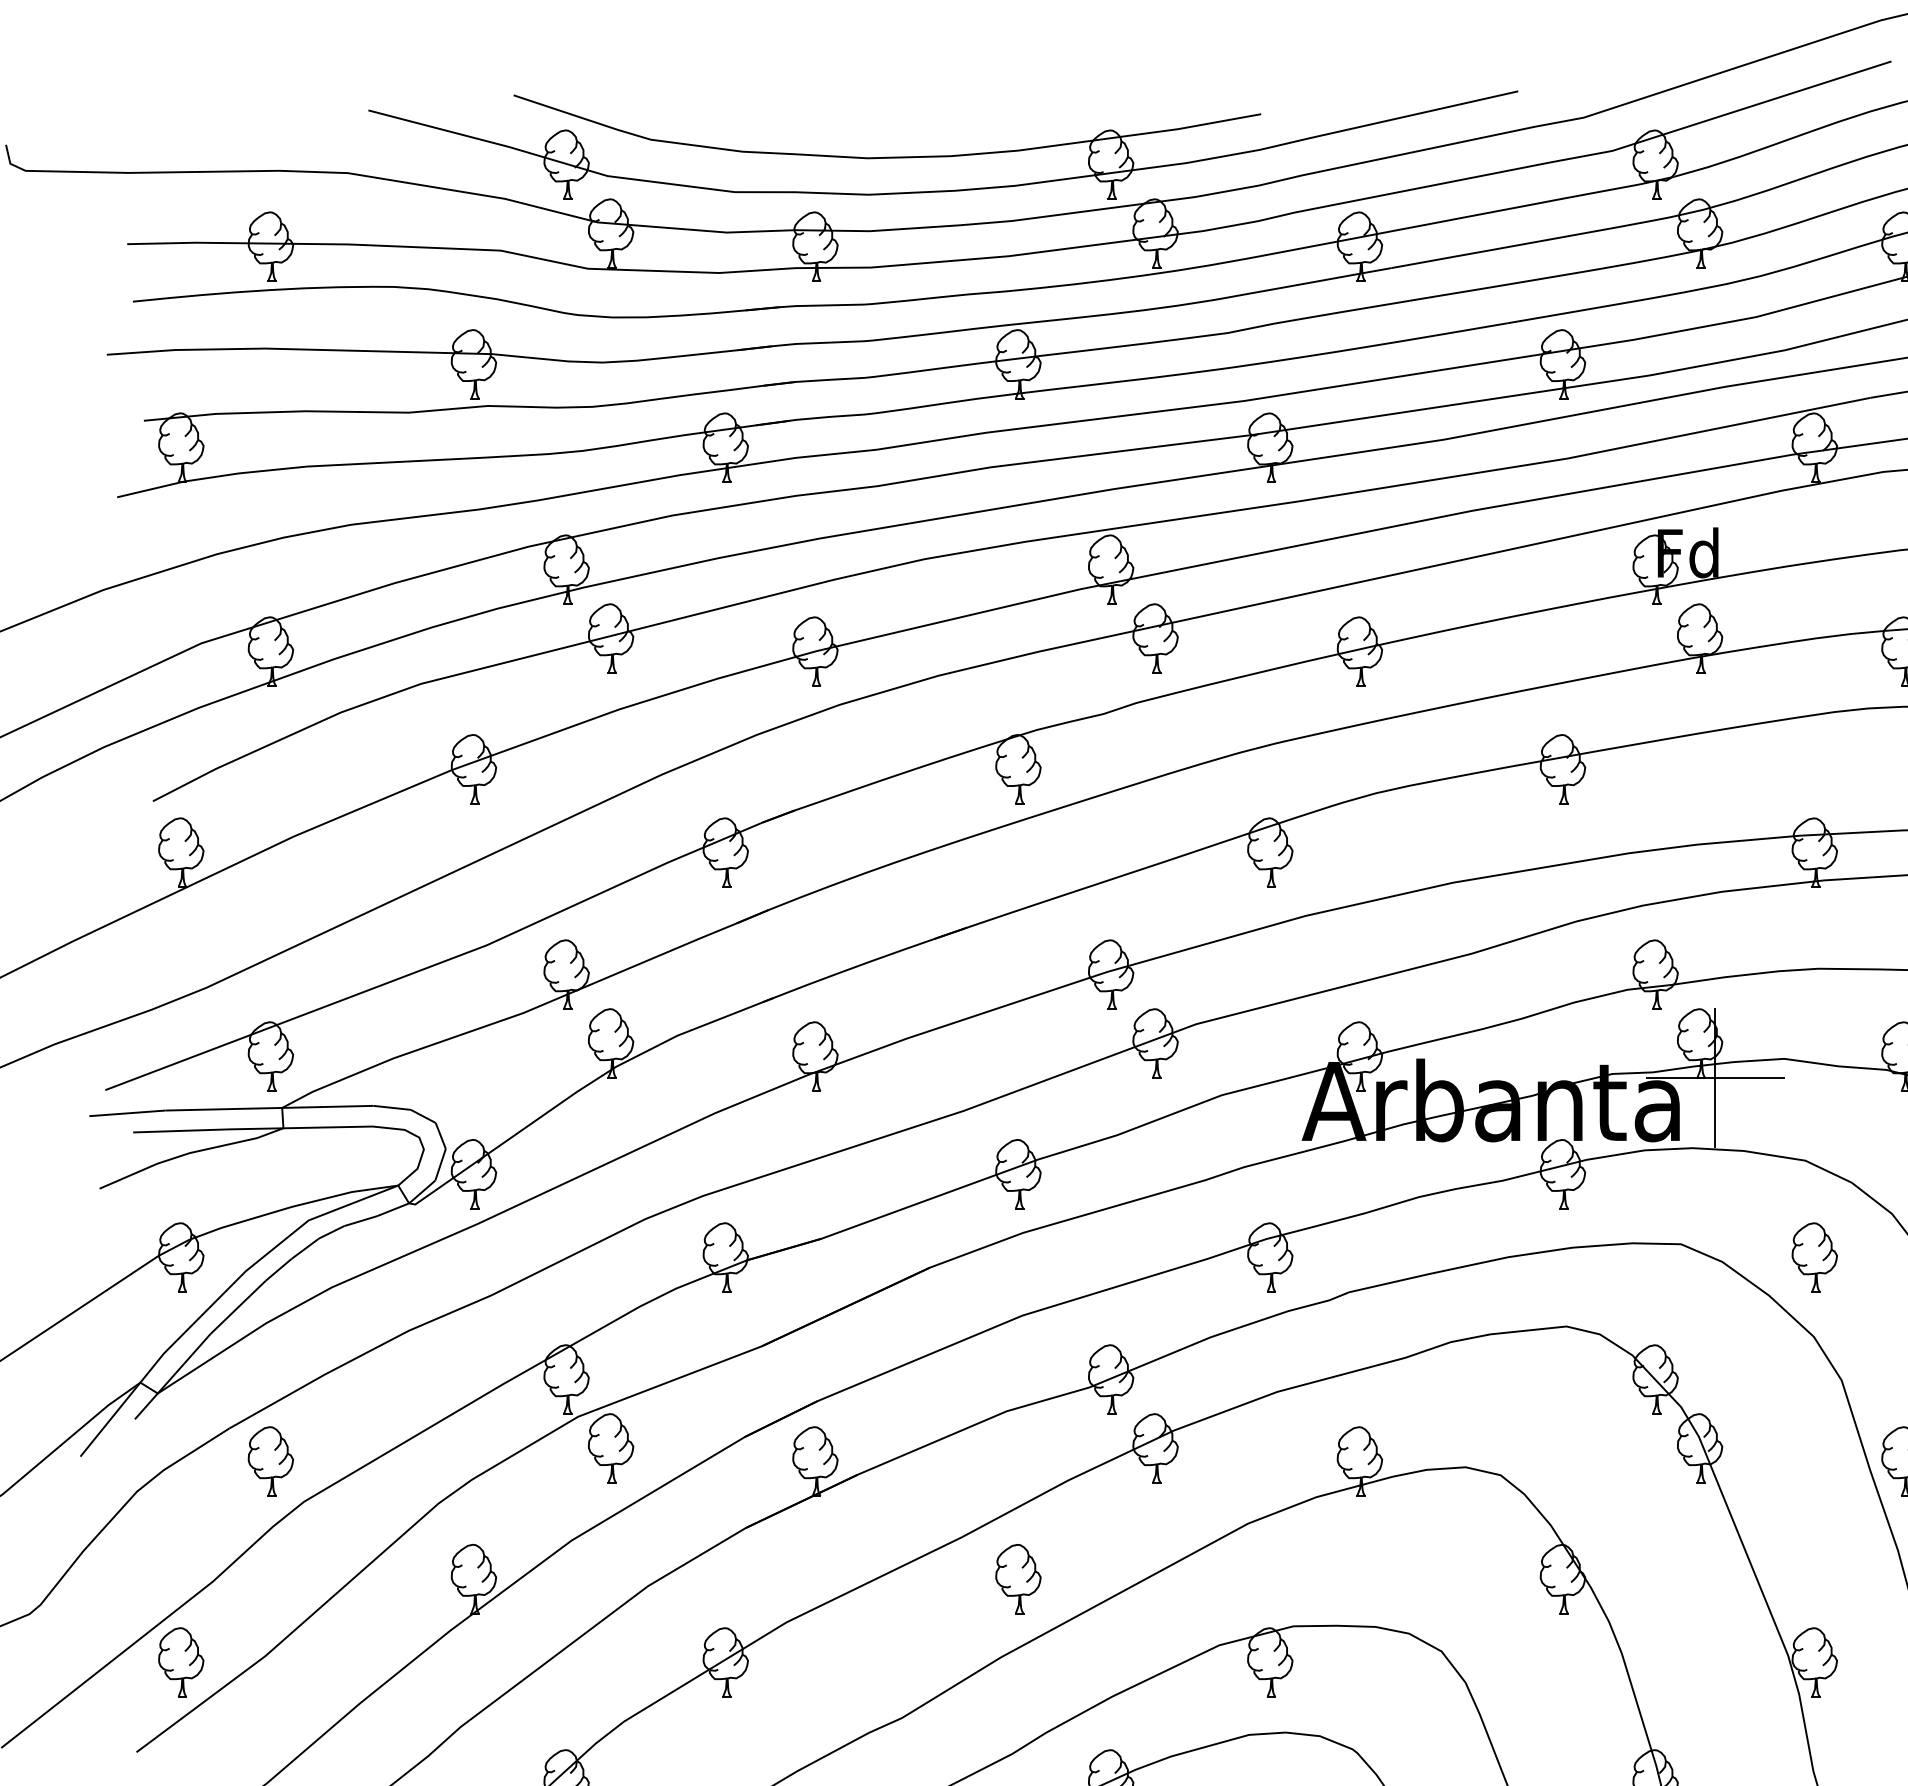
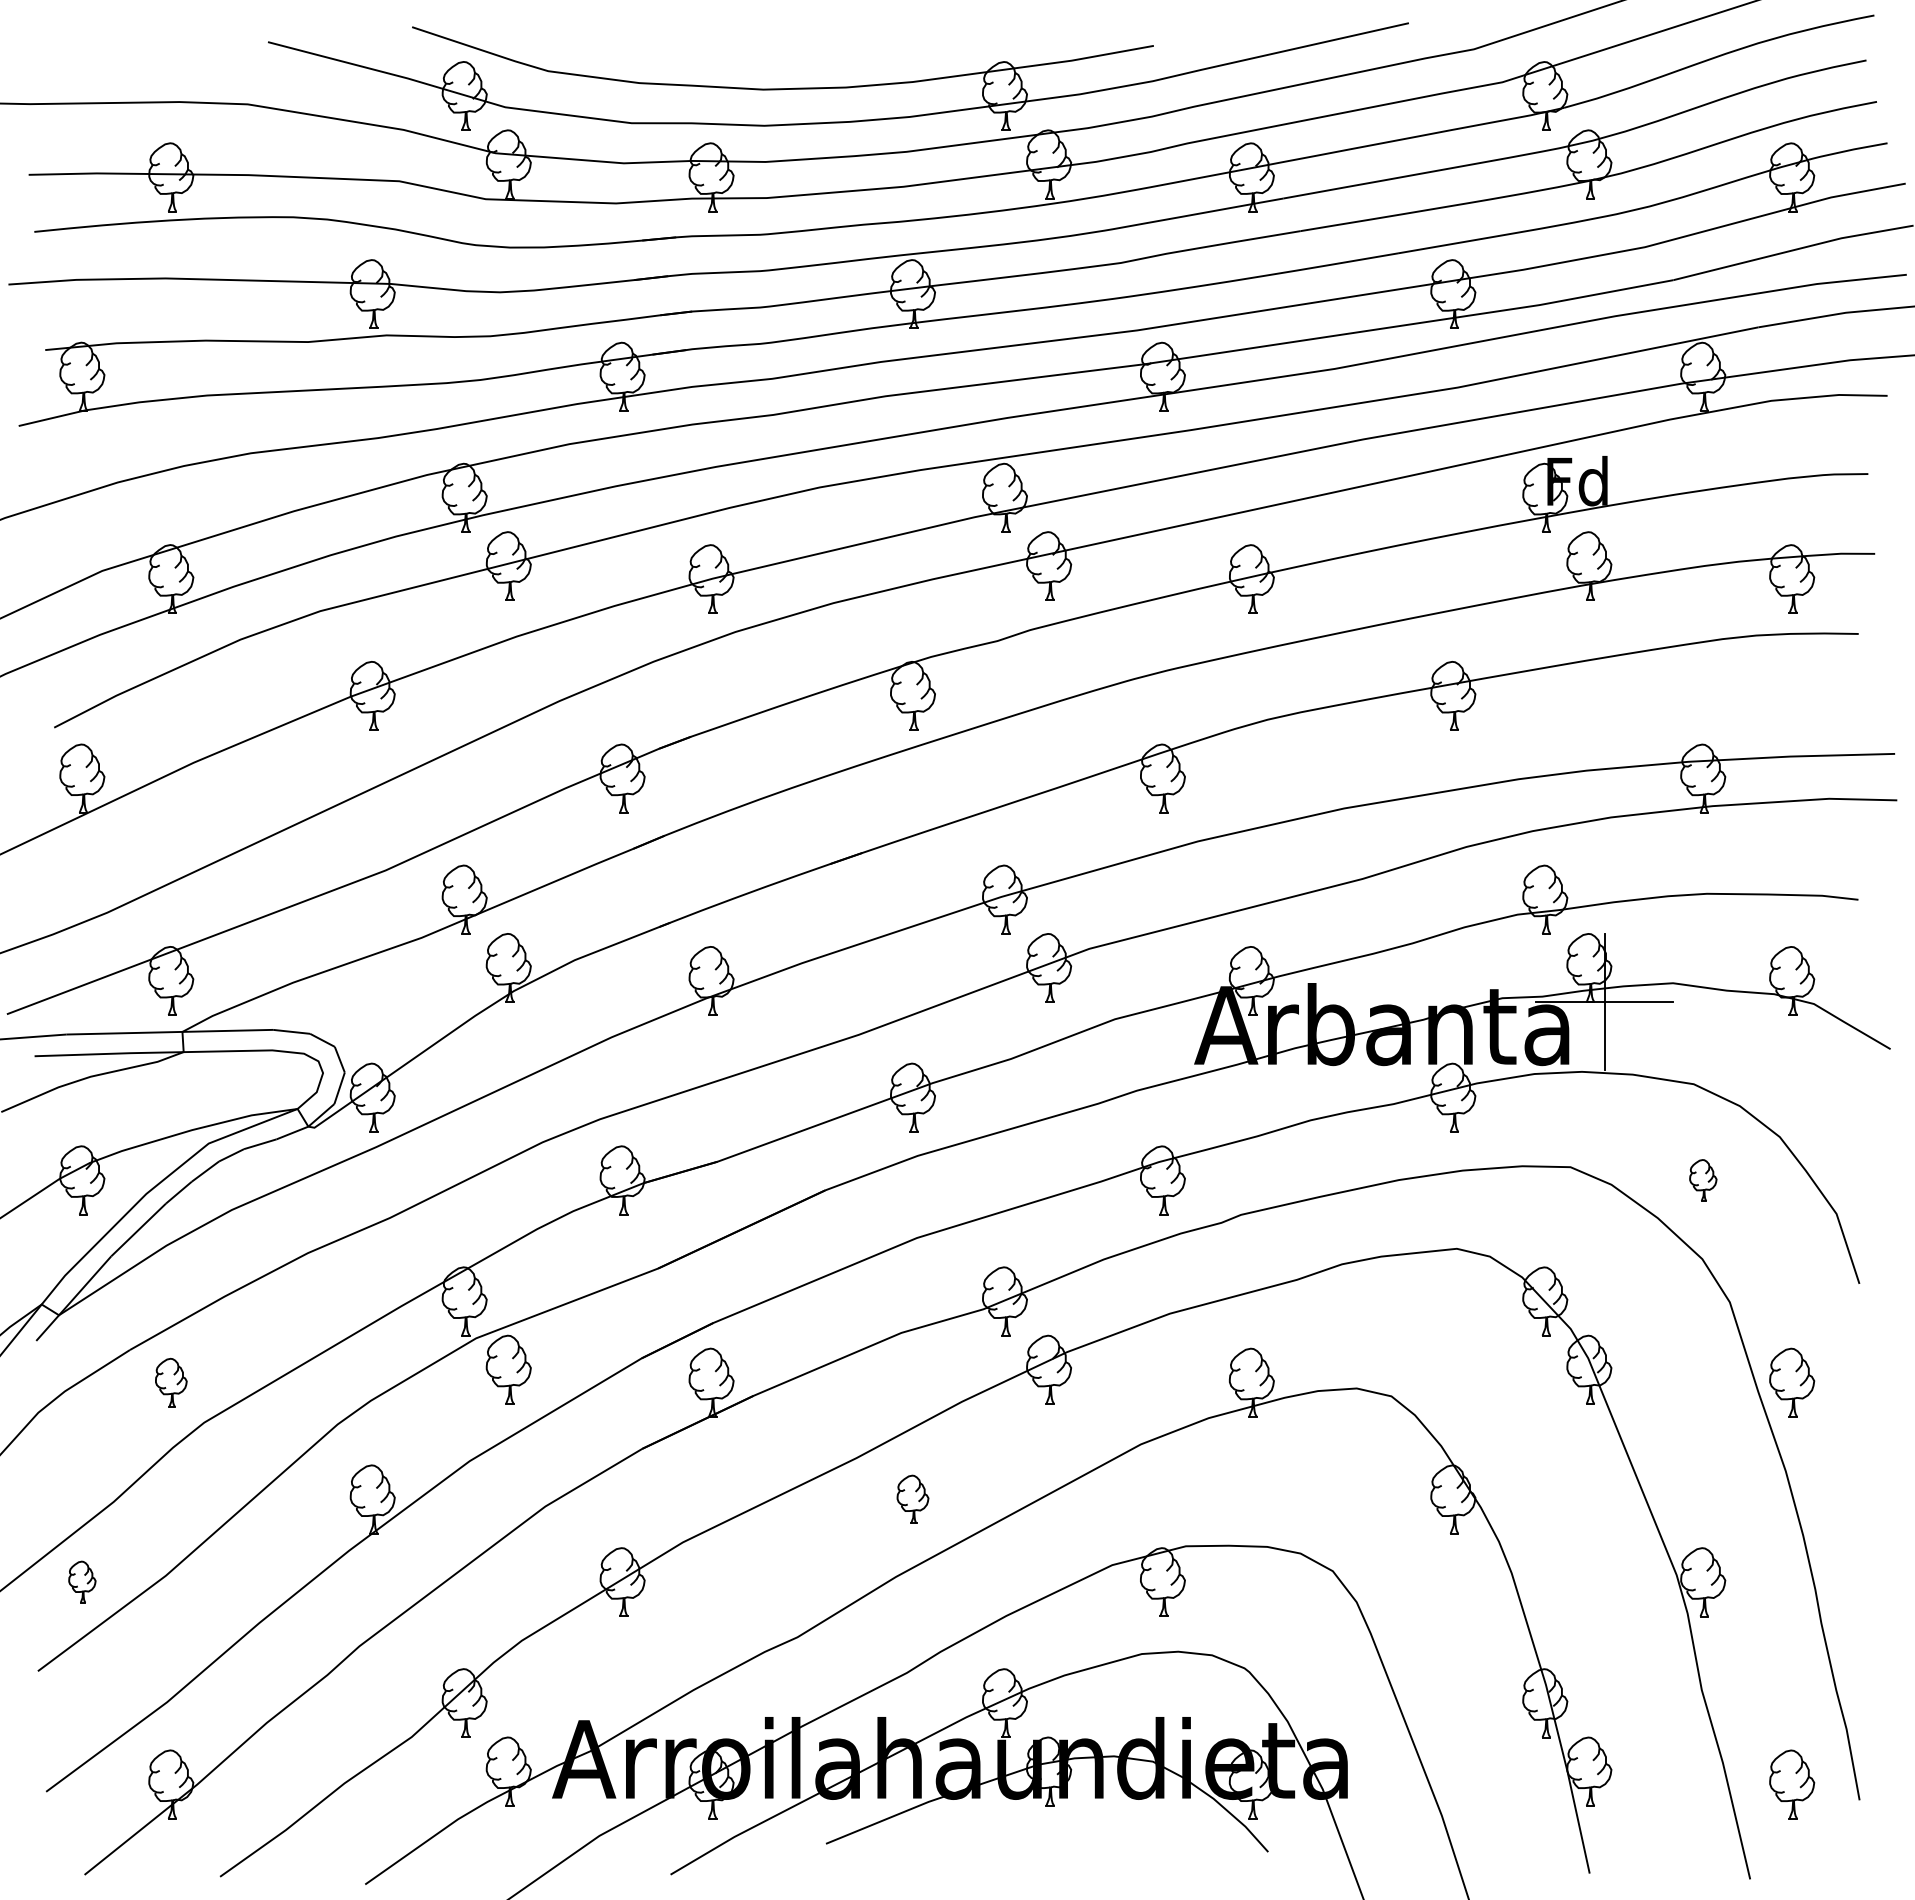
part: (1815, 1257) -> (1703, 1180), size x0.6
part: (271, 1461) -> (171, 1382), size x0.7
part: (1017, 1579) -> (912, 1499), size x0.7
part: (181, 1661) -> (82, 1581), size x0.6

